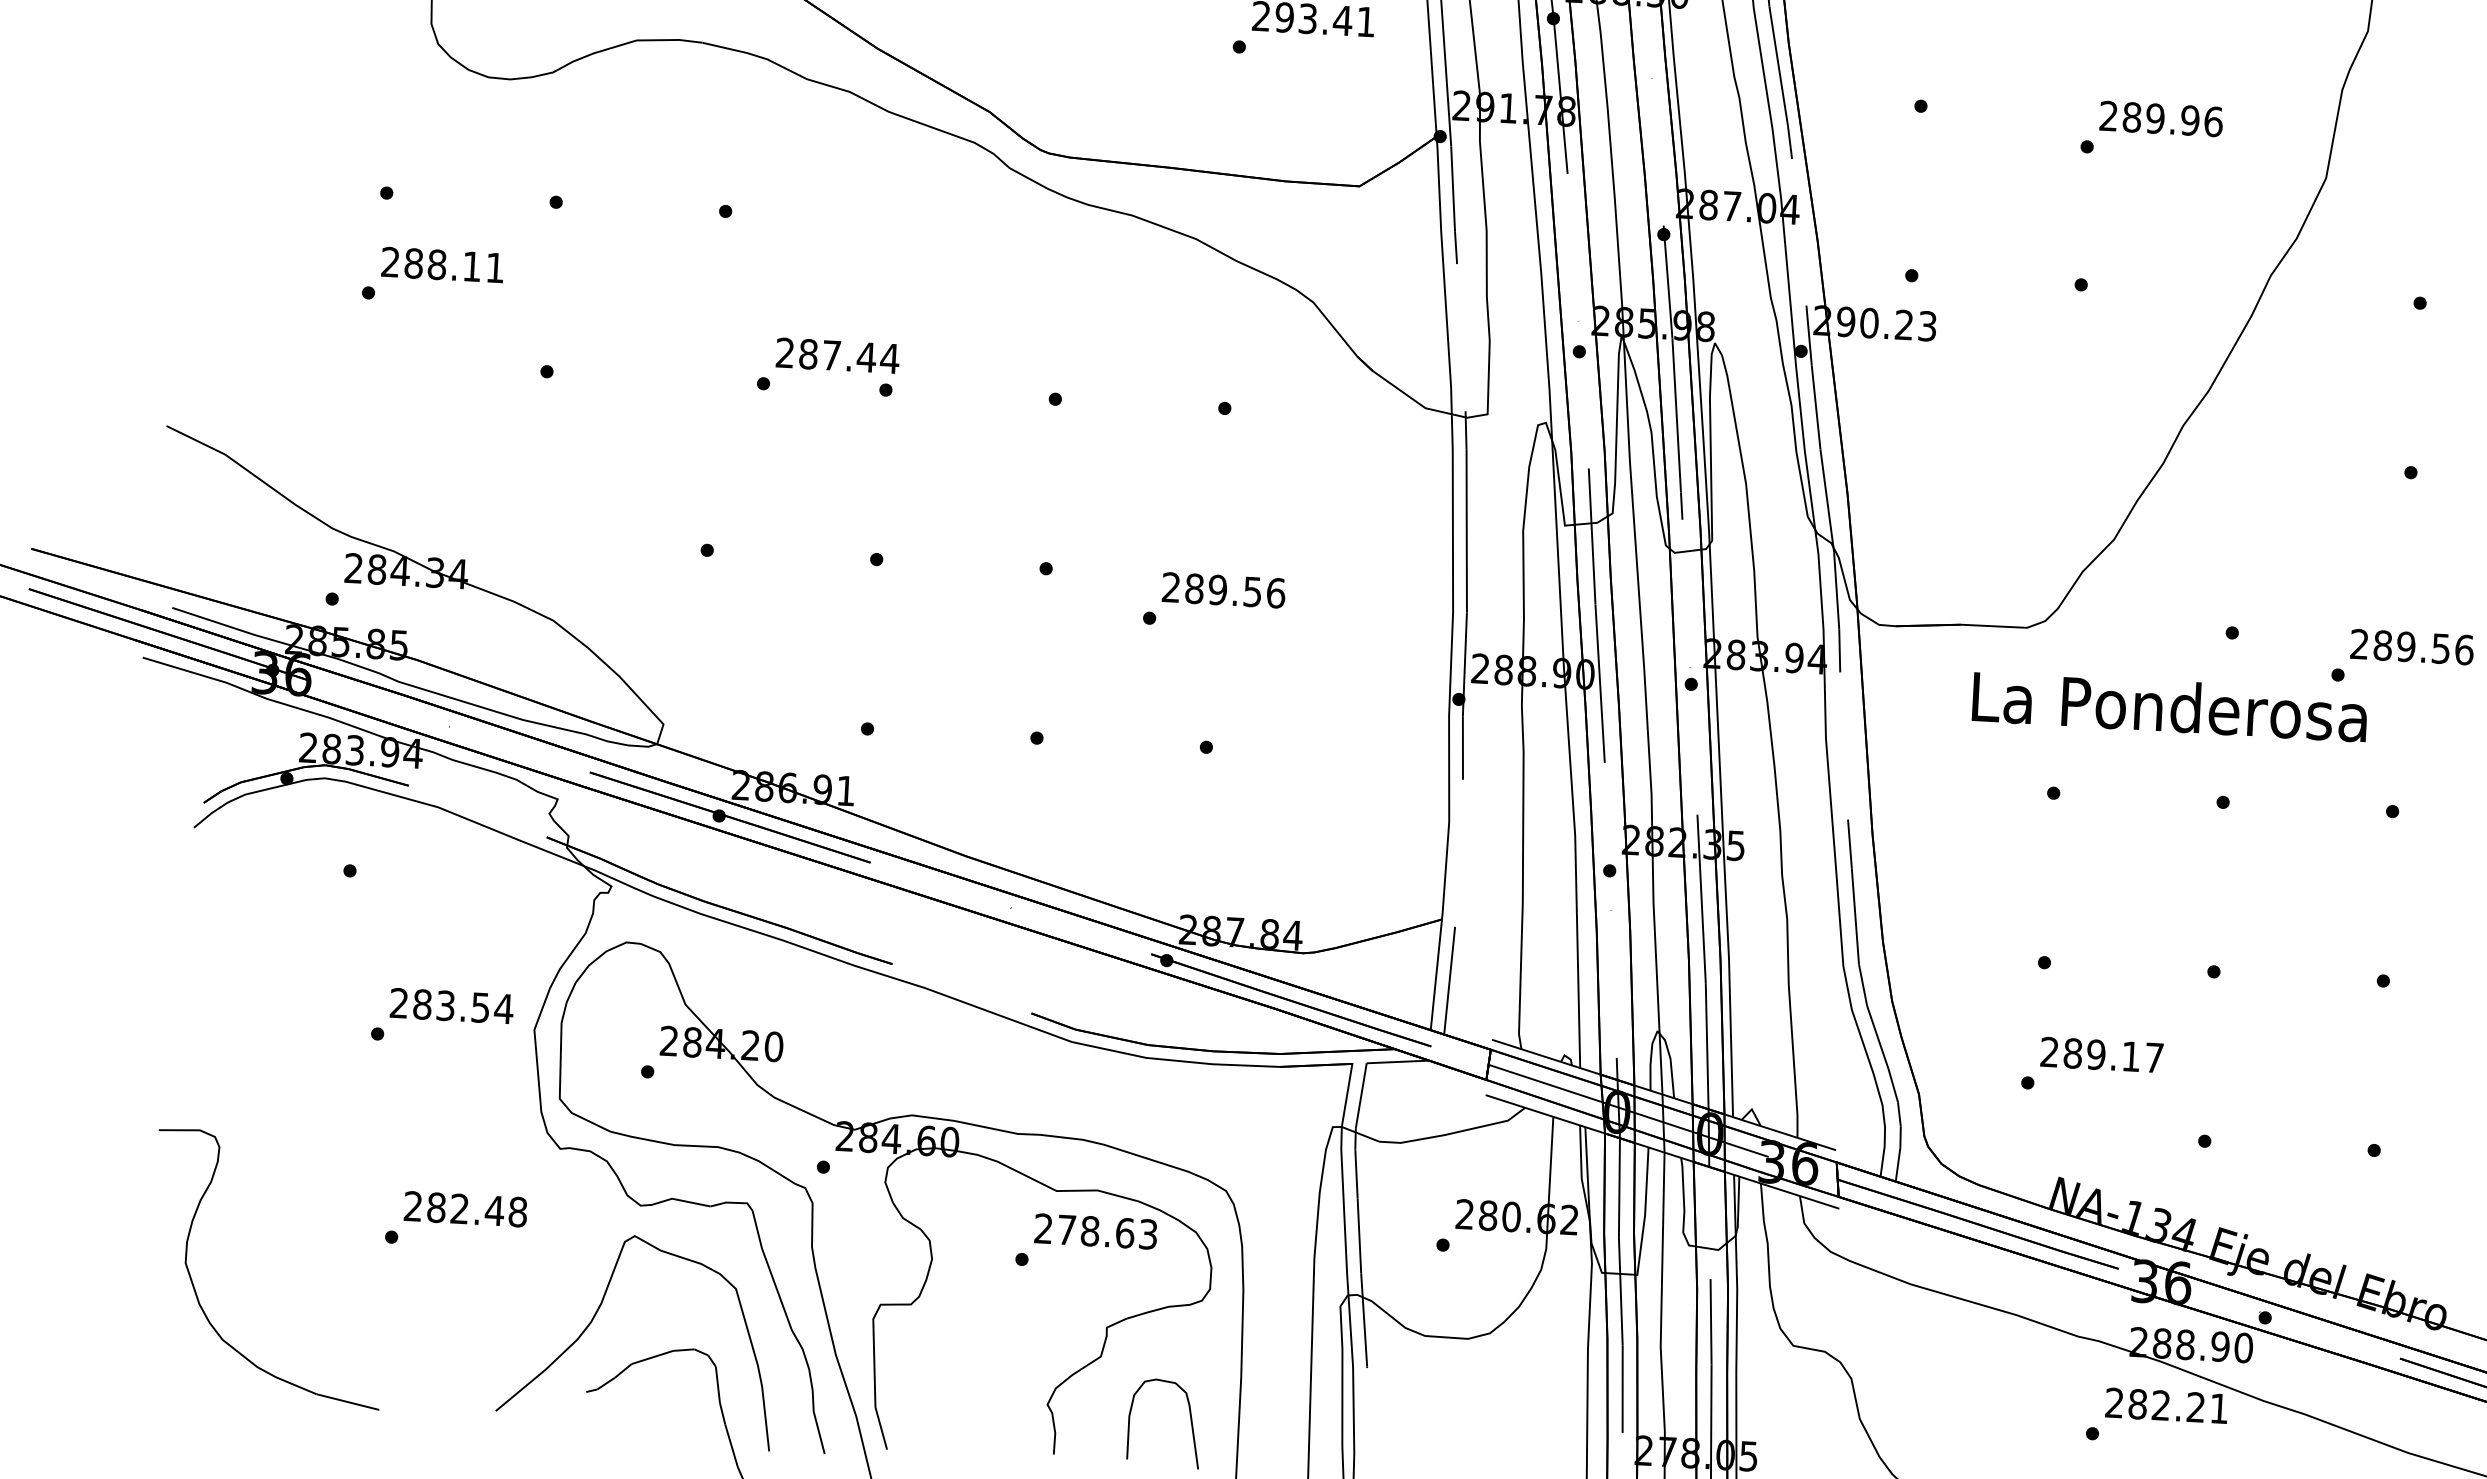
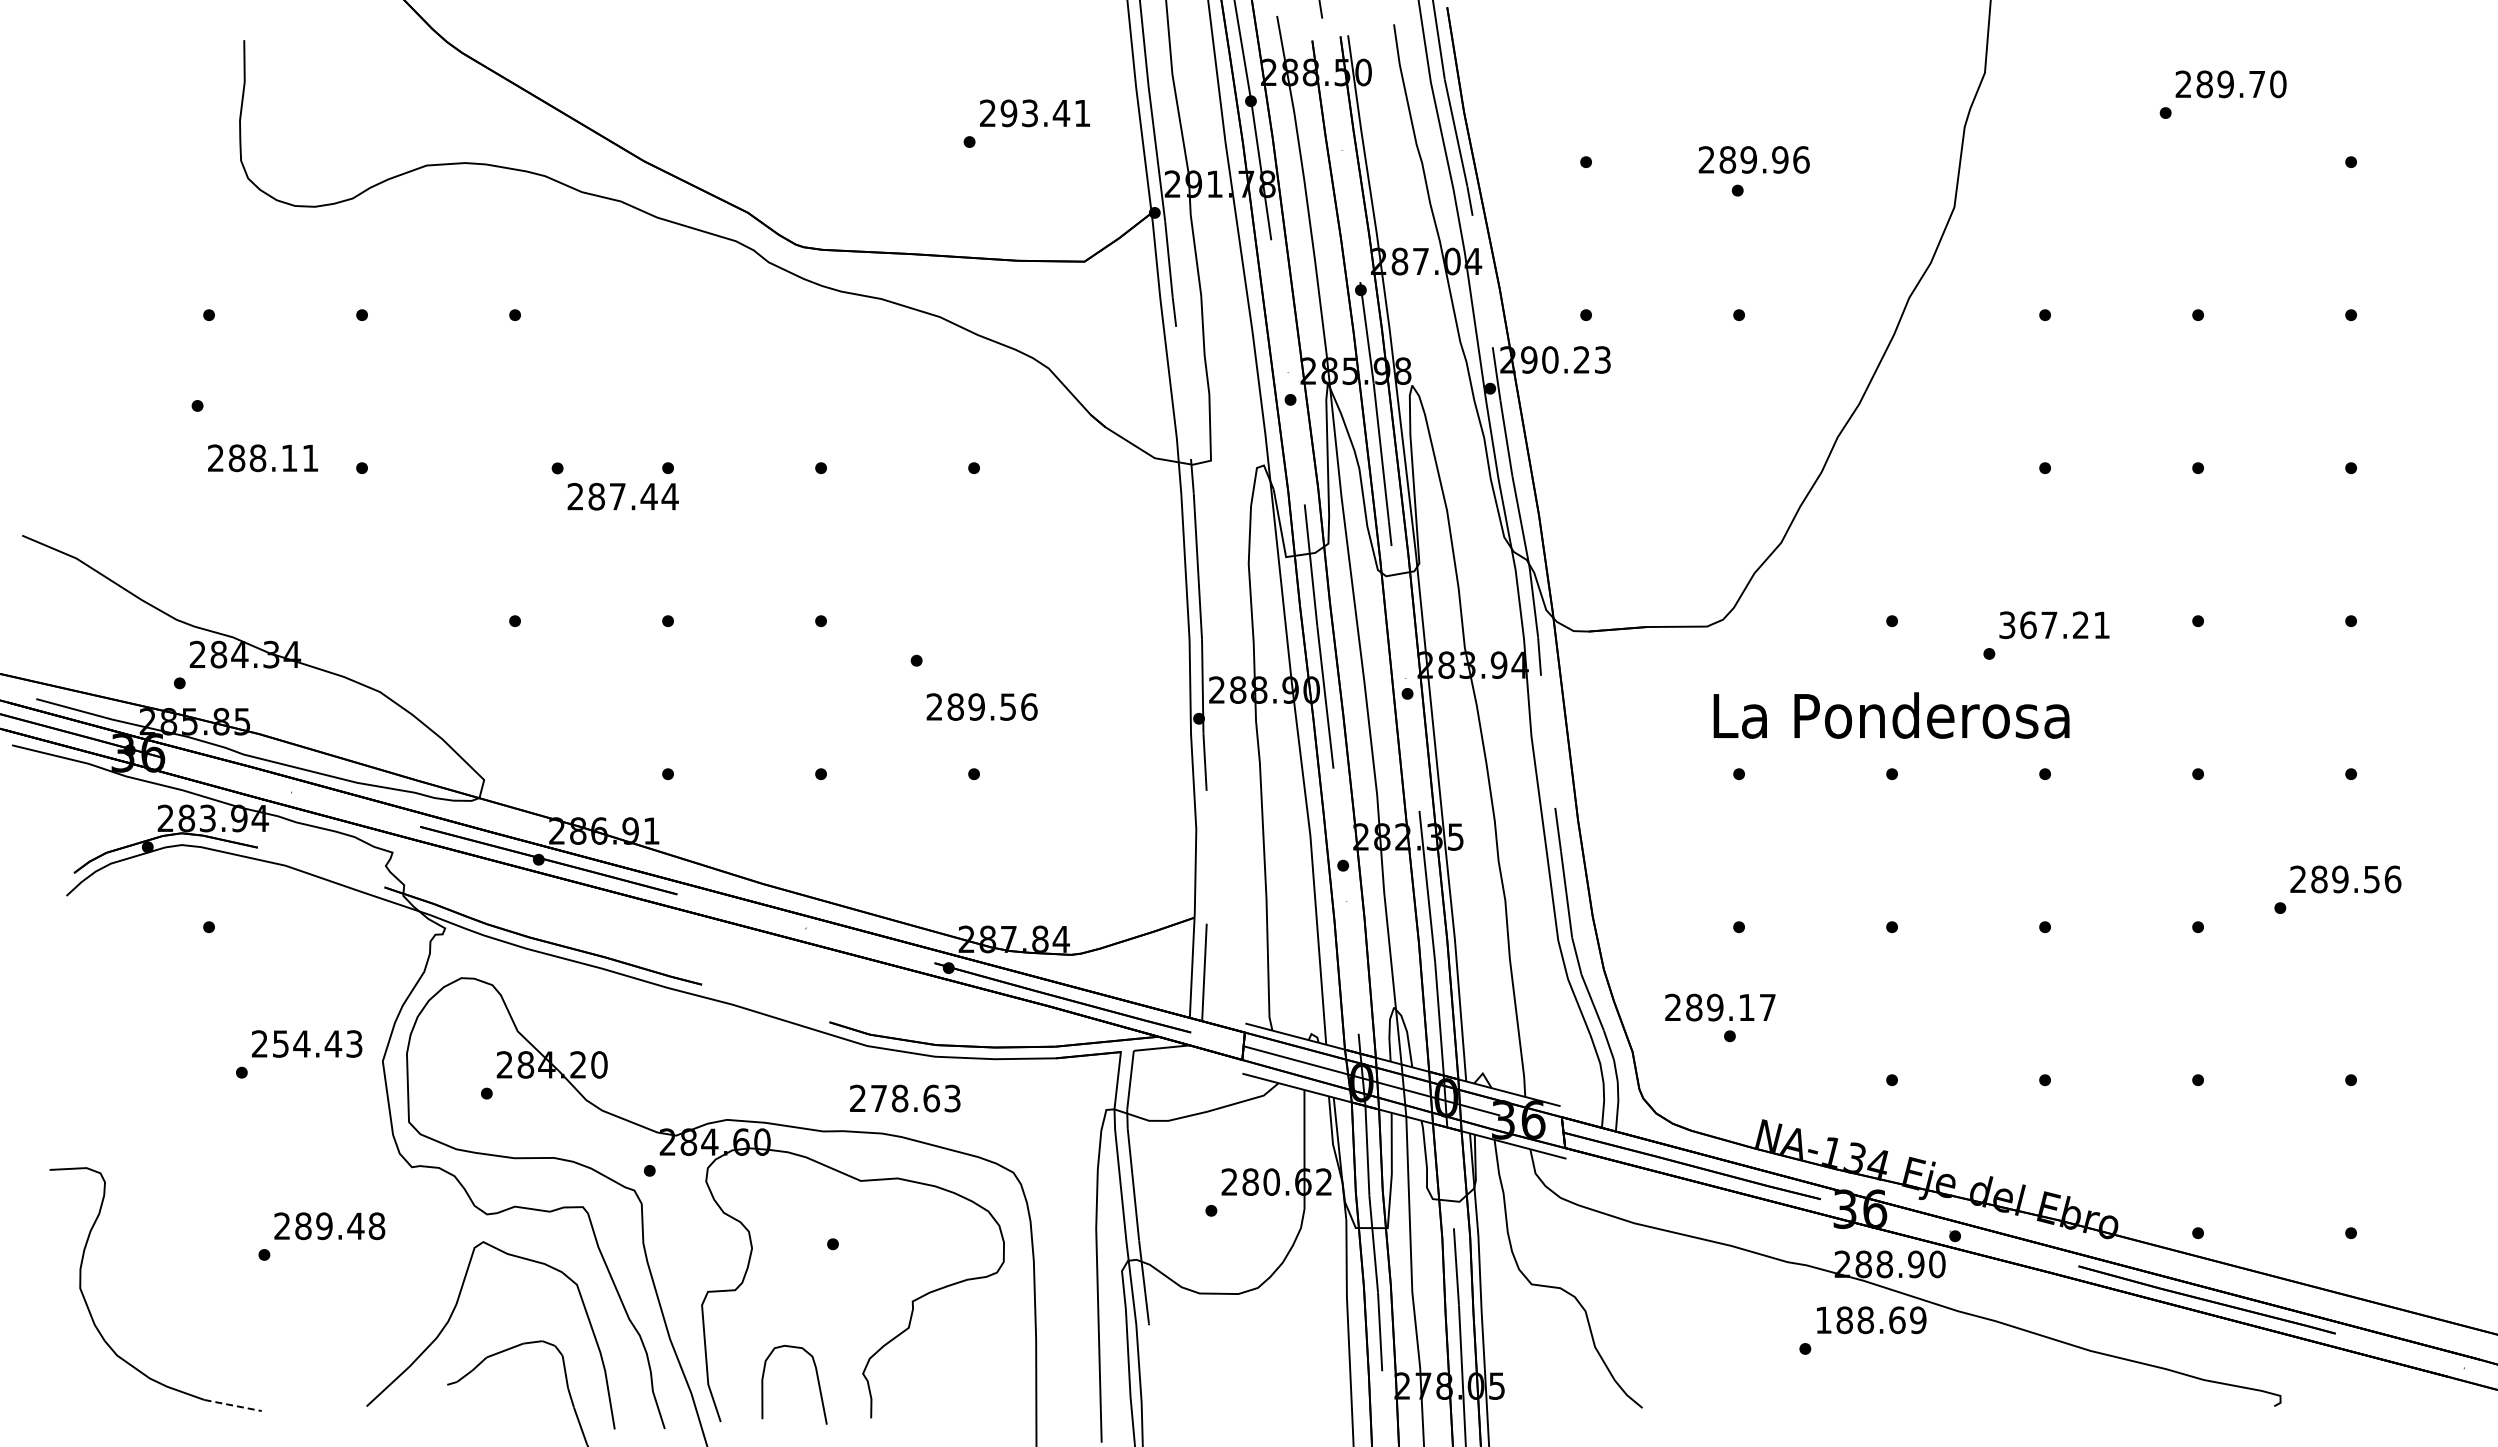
text: (2160, 118) -> (1753, 159), moved
text: (442, 265) -> (262, 458), moved
text: (837, 355) -> (622, 496), moved
text: (1223, 589) -> (981, 706), moved
text: (2411, 647) -> (2054, 625), 289.56 -> 367.21
text: (2169, 706) -> (1891, 715), moved
text: (463, 1006) -> (317, 1043), 283.54 -> 254.43
text: (2102, 1054) -> (1720, 1007), moved
text: (459, 1209) -> (324, 1226), 282.48 -> 289.48
text: (1096, 1231) -> (905, 1098), moved
line: (348, 1402) -> (233, 1405), solid -> dashed
text: (2166, 1406) -> (1870, 1320), 282.21 -> 188.69
curve: (1190, 1422) -> (817, 1382), moved

